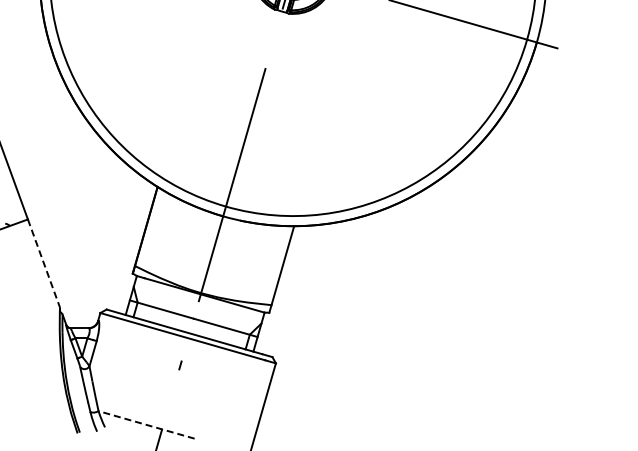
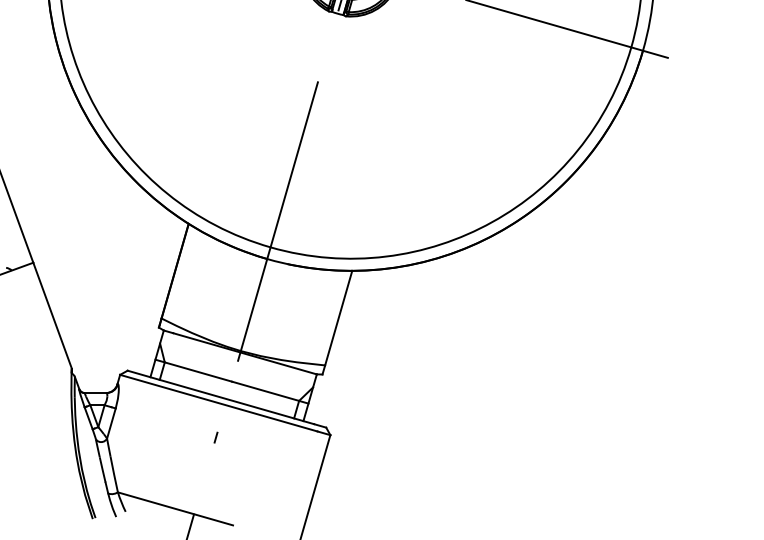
line: (43, 263) -> (51, 315), dashed -> solid
line: (146, 424) -> (175, 508), dashed -> solid

